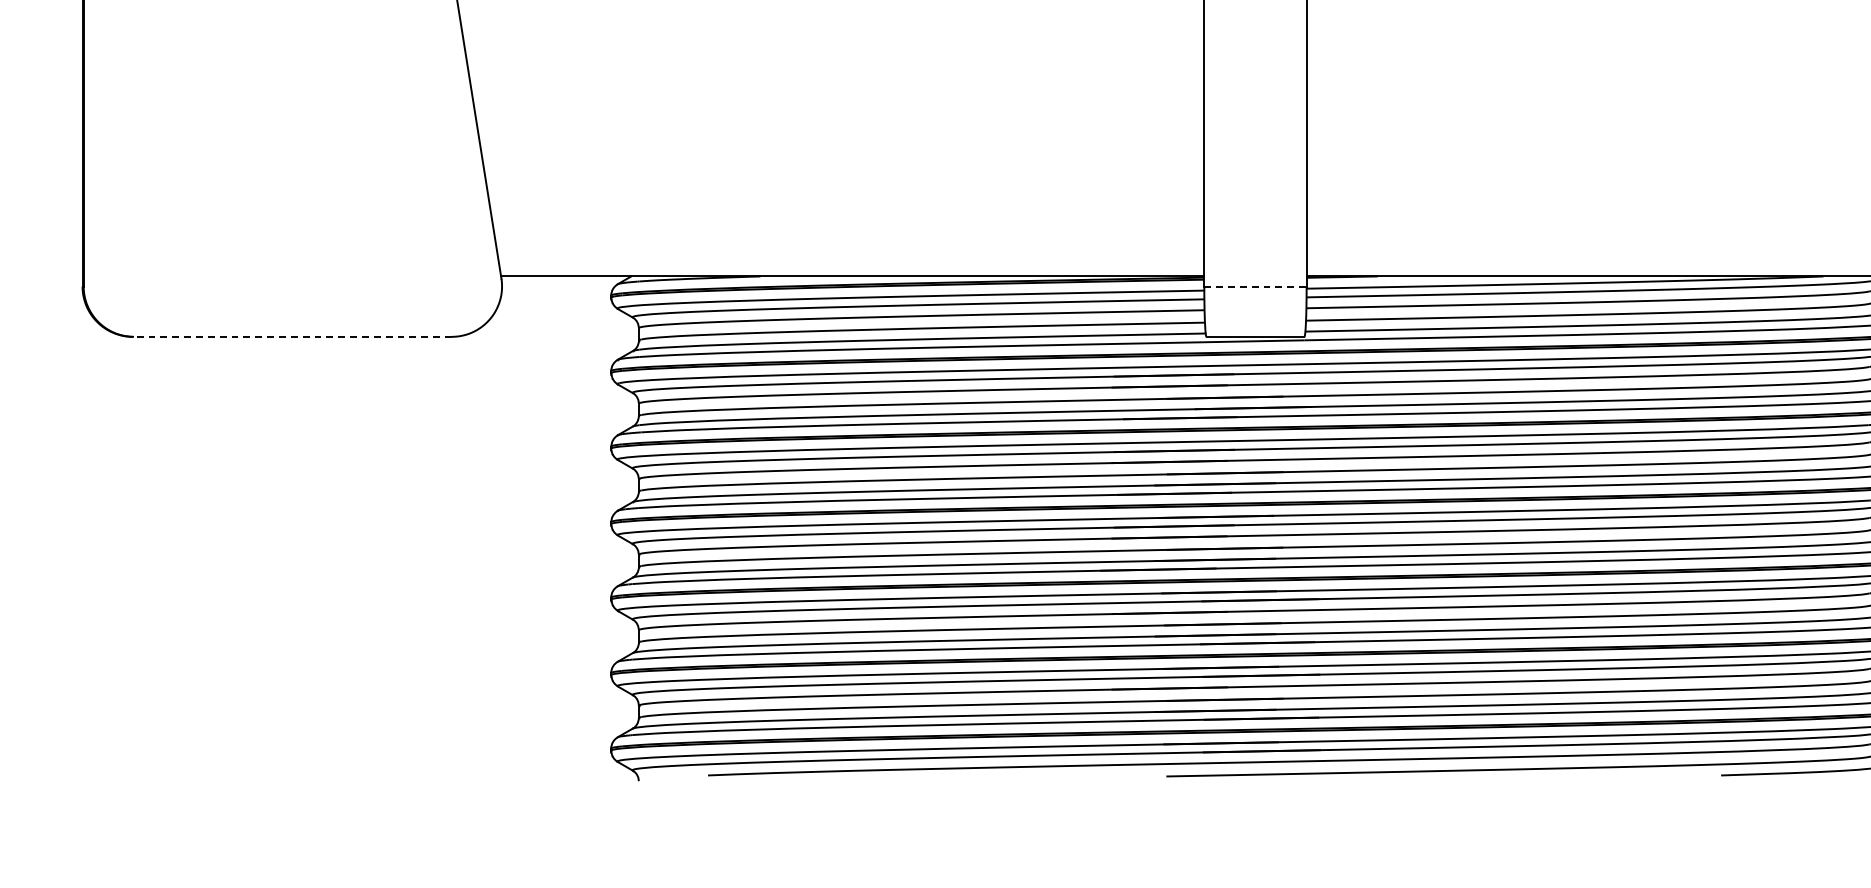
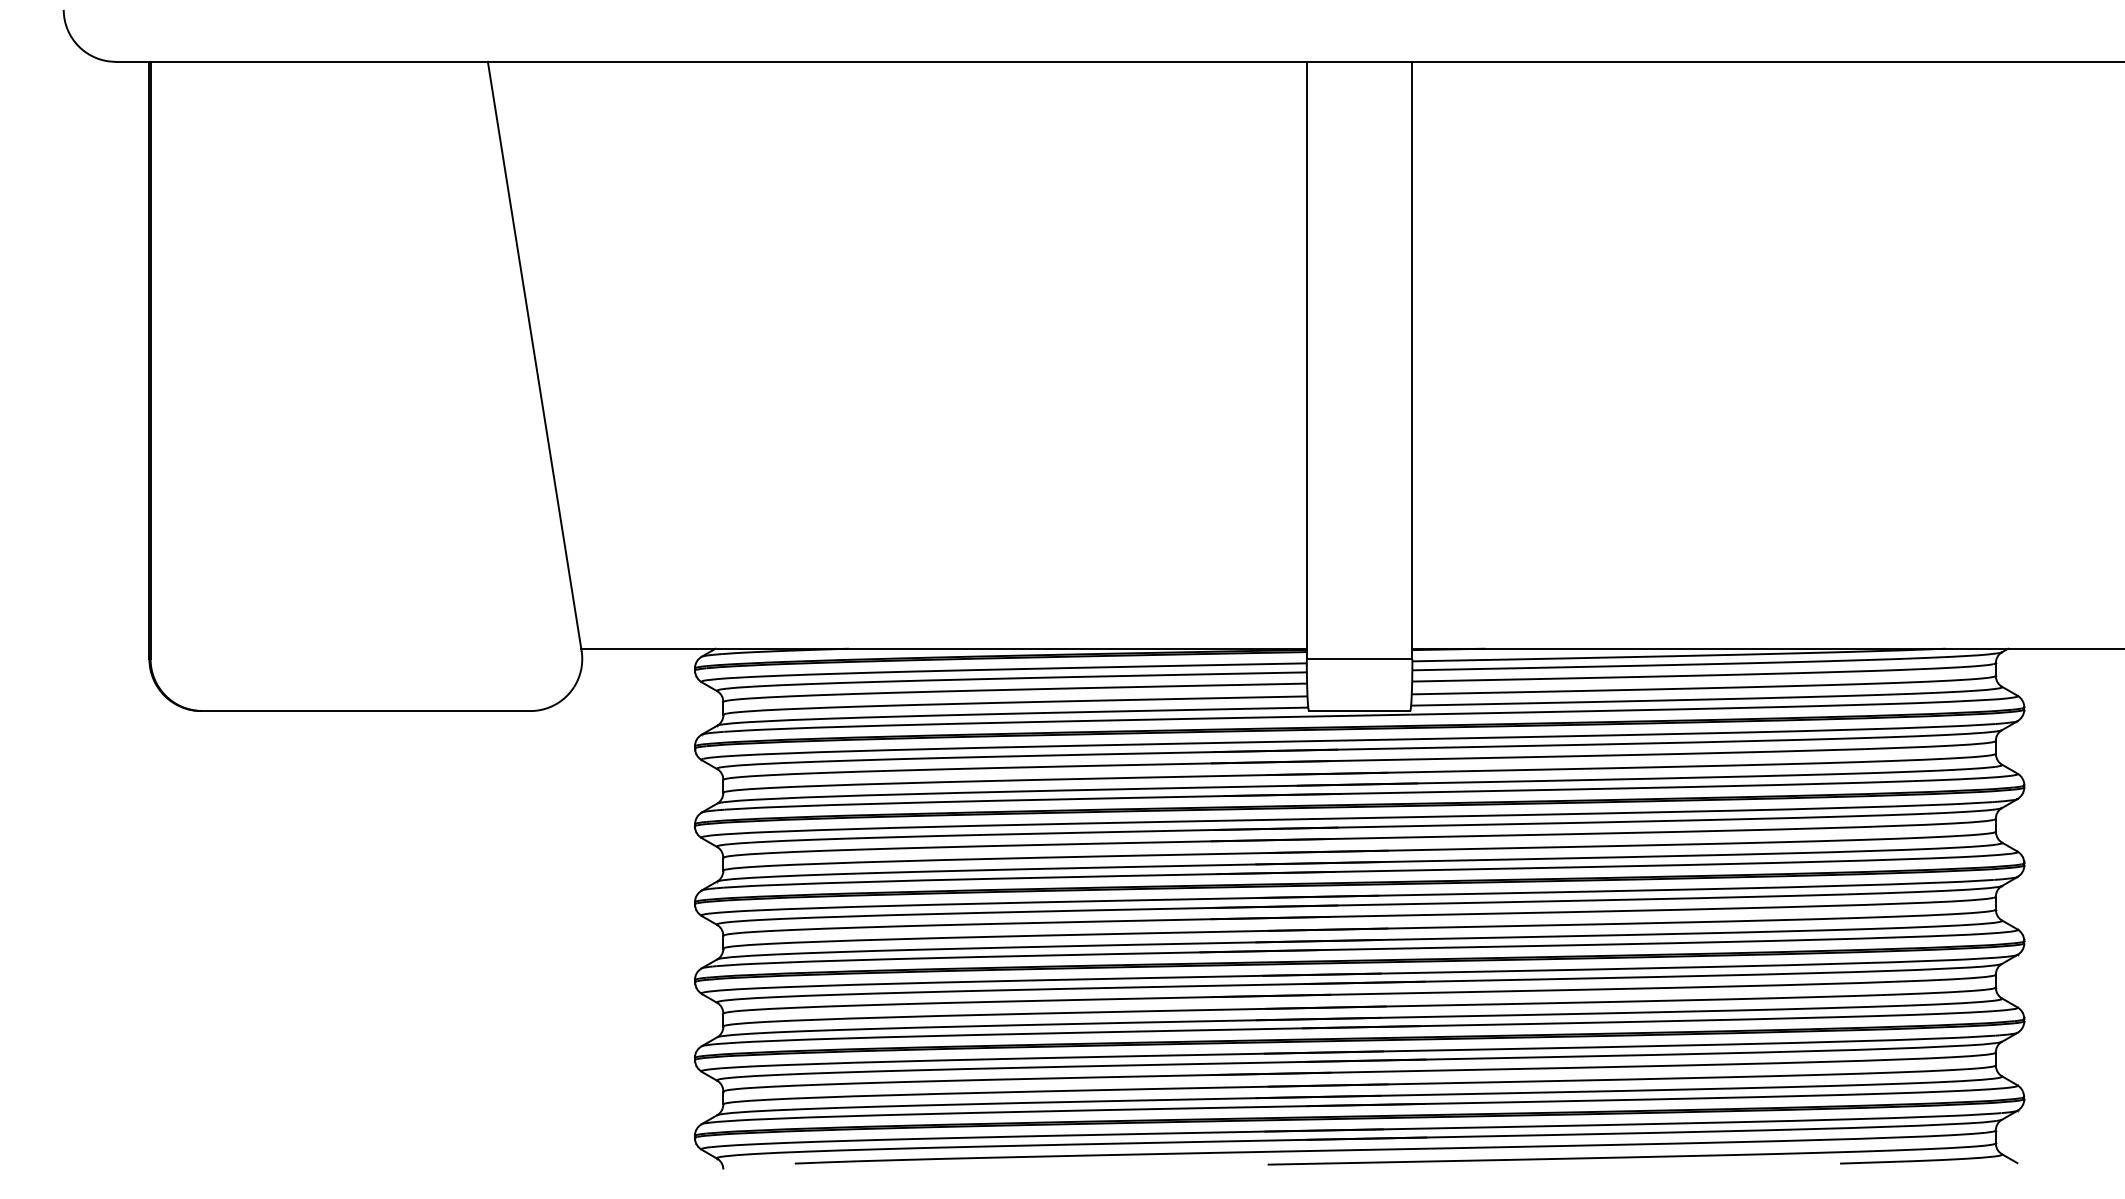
line: (1255, 286) -> (1359, 659), dashed -> solid
line: (292, 337) -> (366, 711), dashed -> solid

